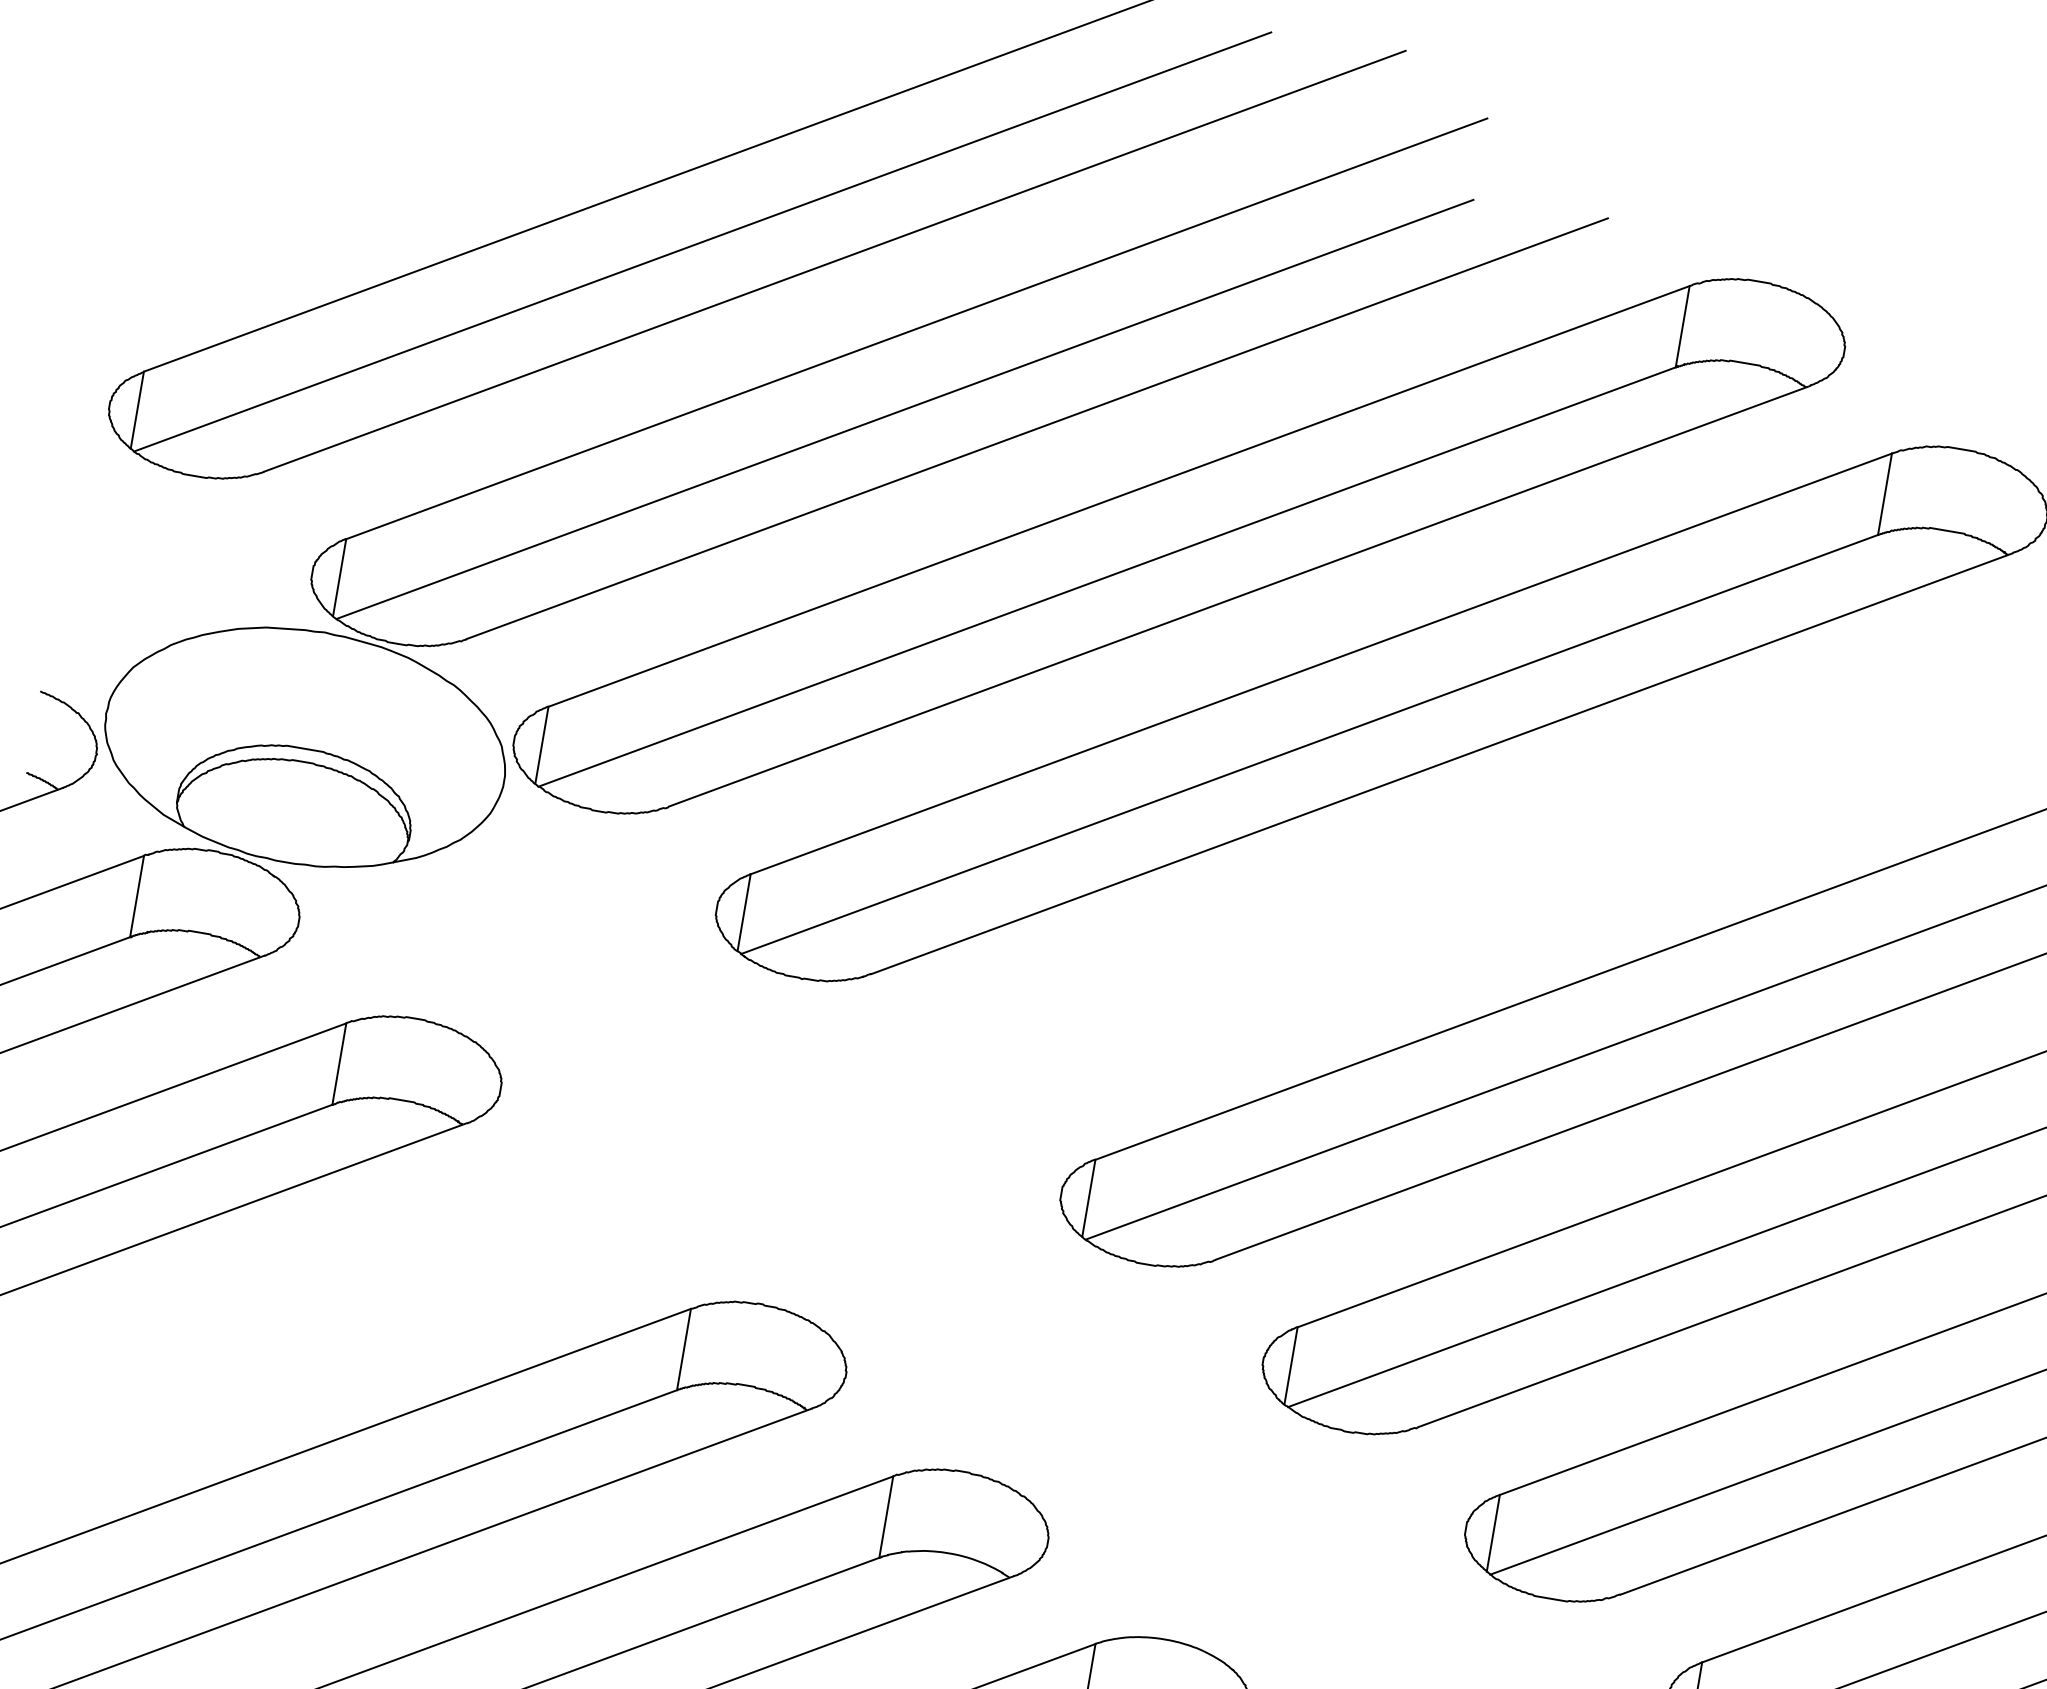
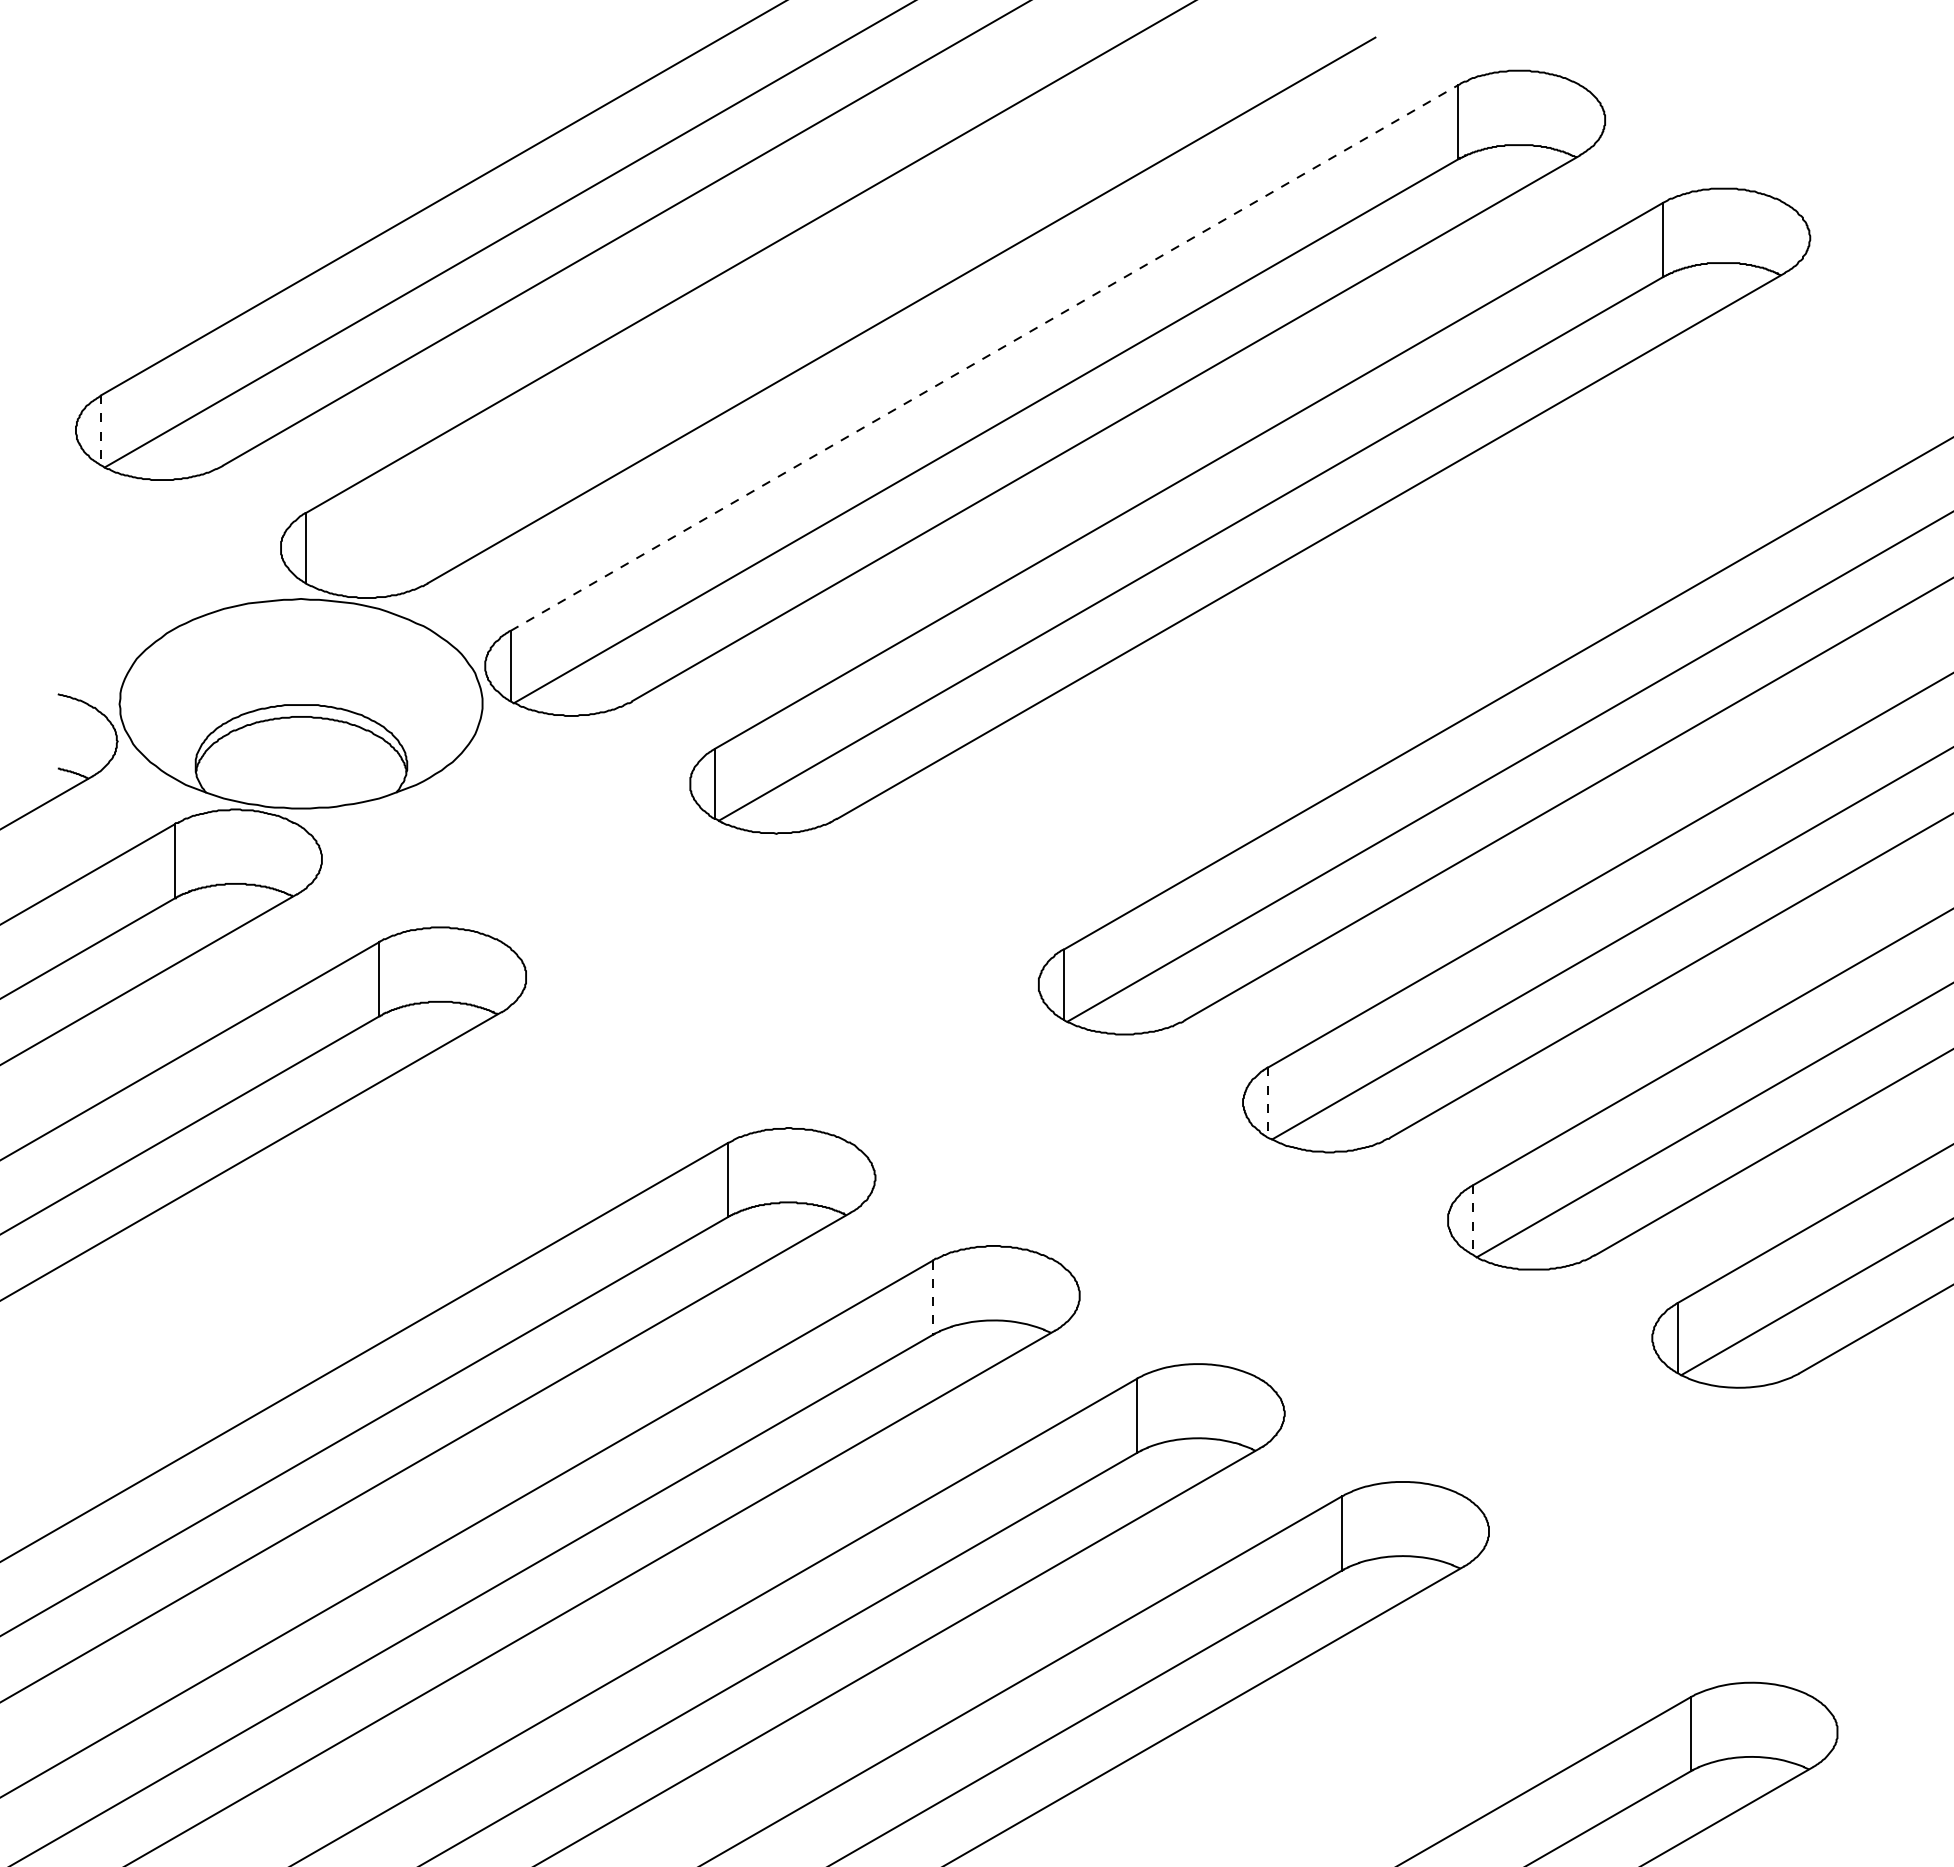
line: (905, 409) -> (781, 313), removed
line: (137, 410) -> (101, 430), solid -> dashed
line: (1119, 496) -> (984, 358), solid -> dashed
line: (1291, 1365) -> (1268, 1102), solid -> dashed
line: (885, 1517) -> (932, 1298), solid -> dashed
line: (1493, 1533) -> (1473, 1220), solid -> dashed

